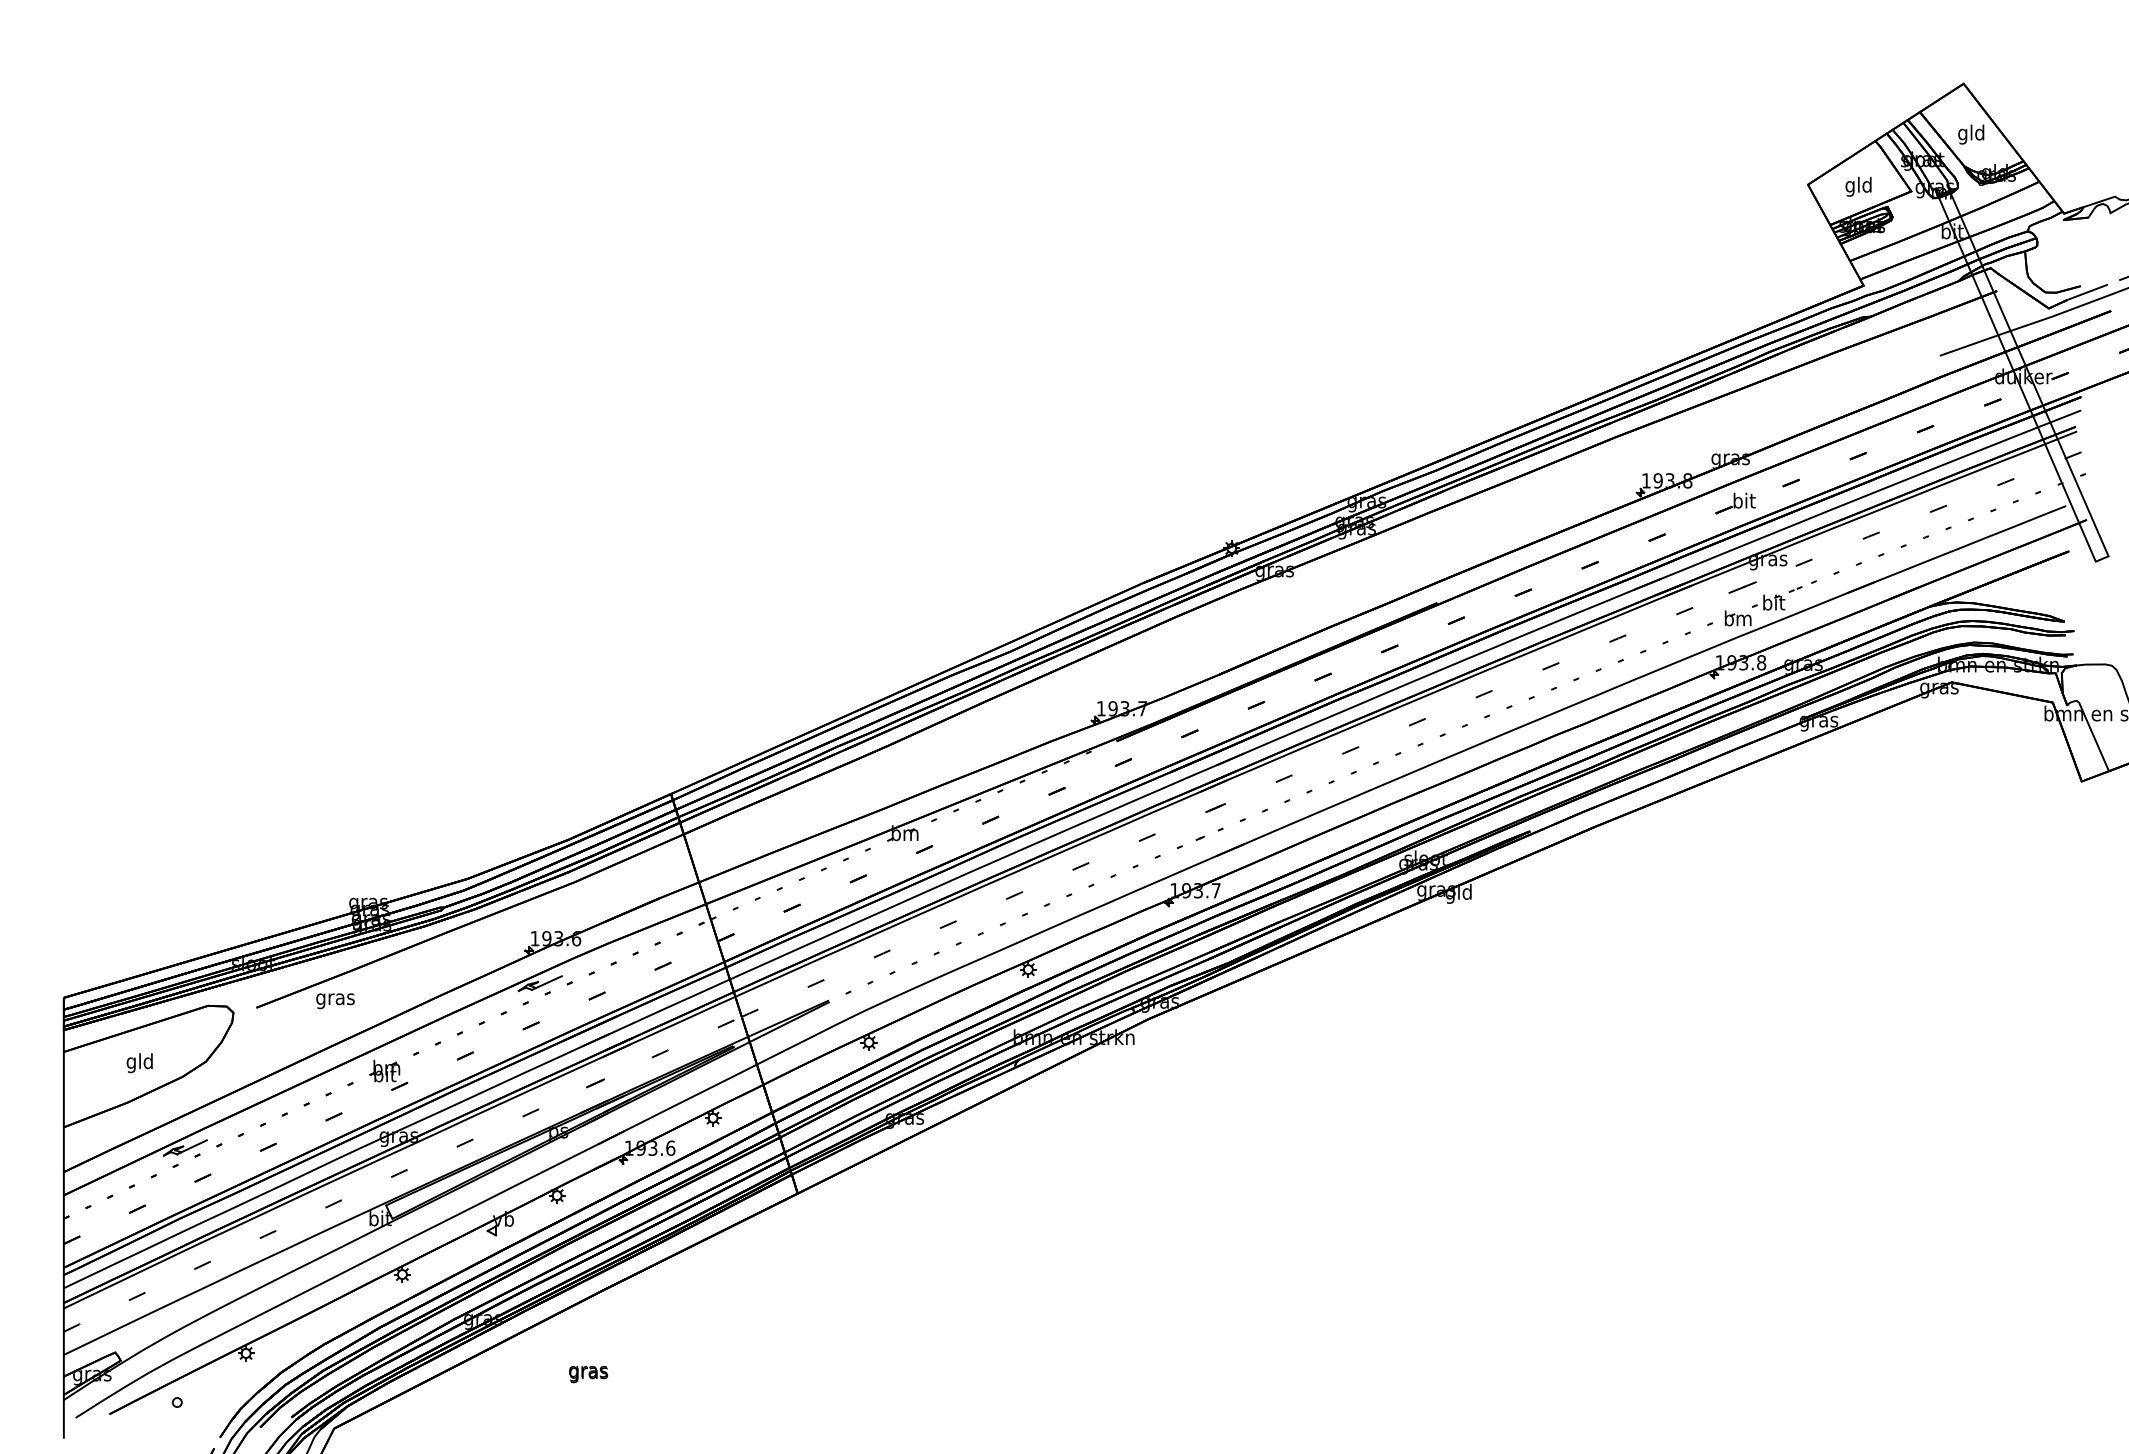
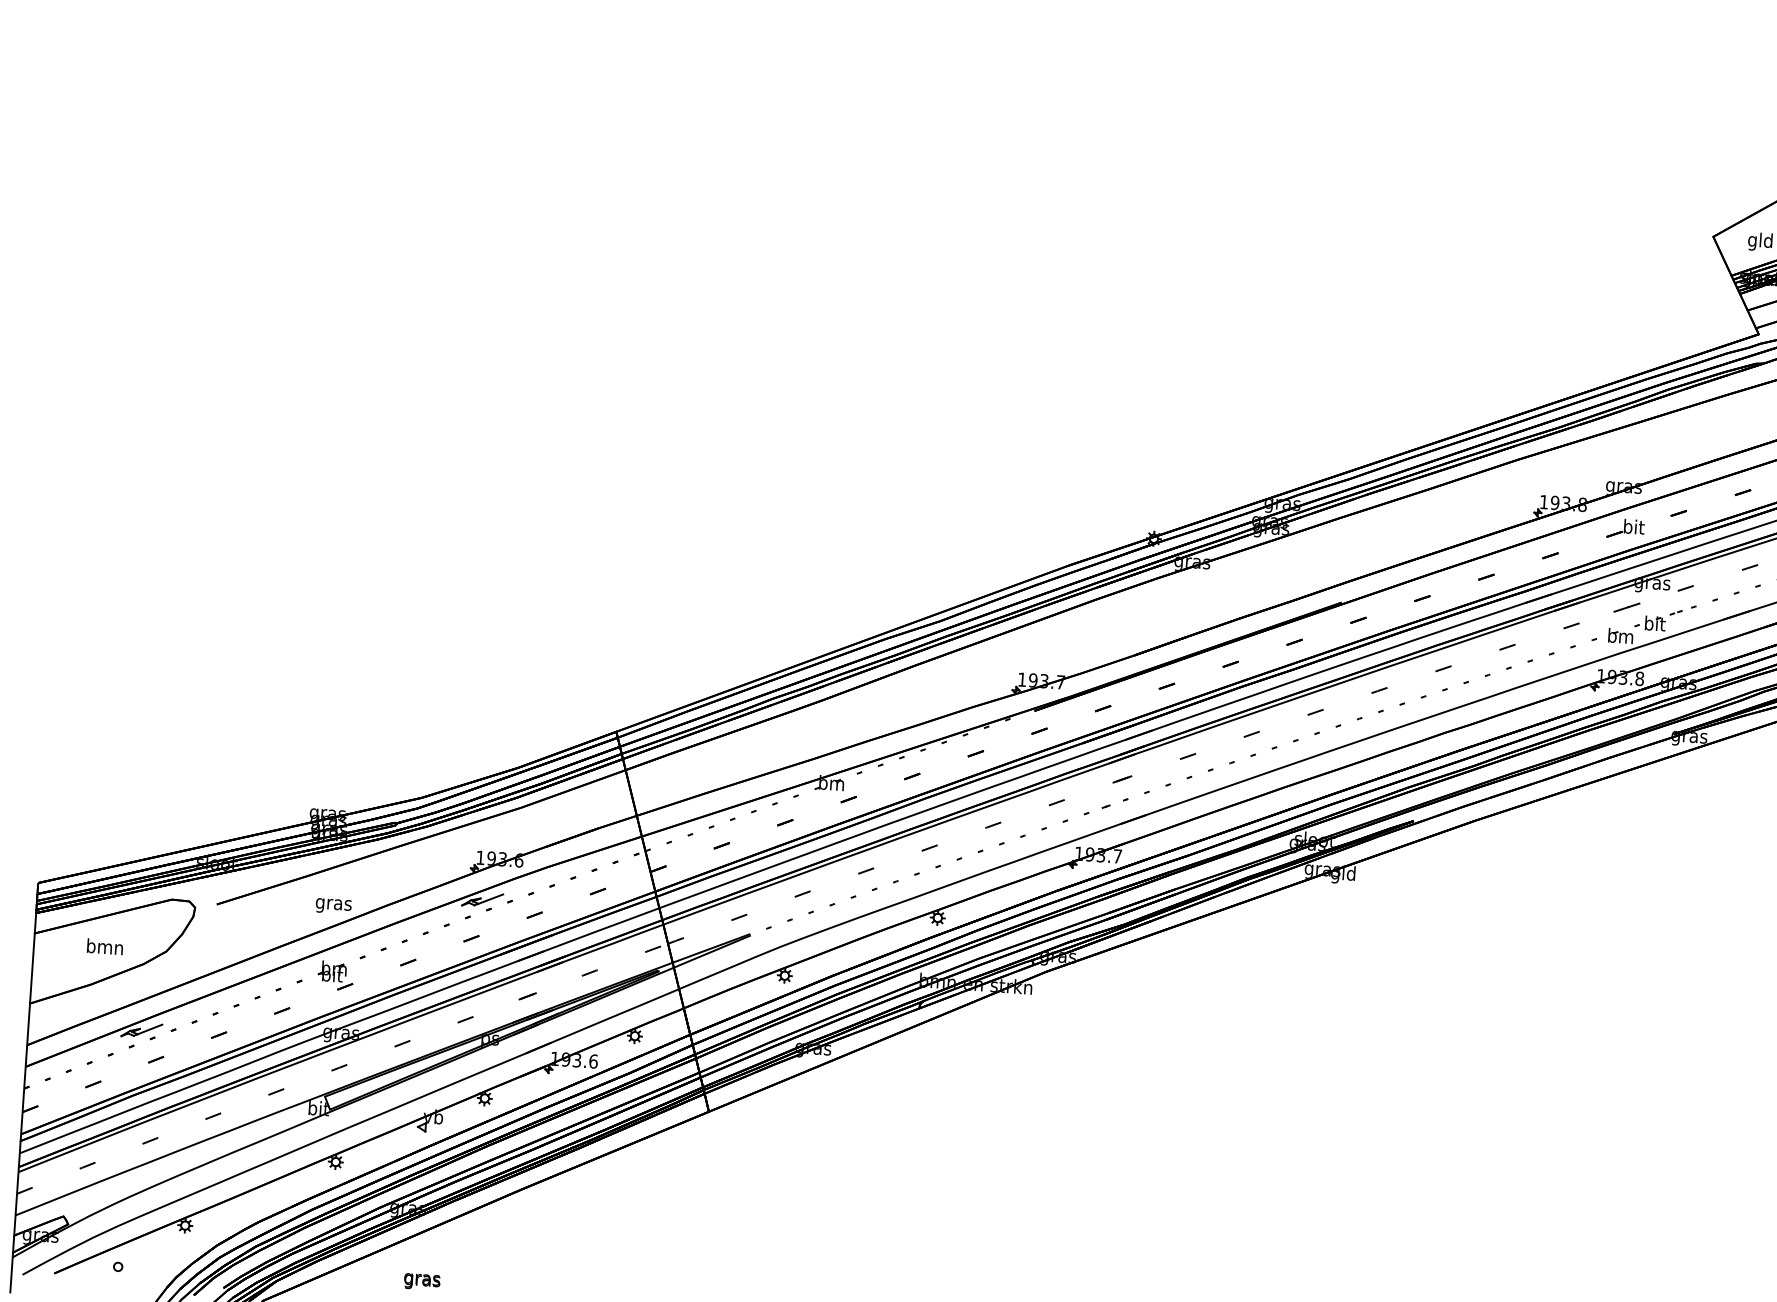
text: (335, 1001) -> (333, 906), moved
text: (139, 1063) -> (104, 948), gld -> bmn
text: (588, 1374) -> (422, 1281), moved

